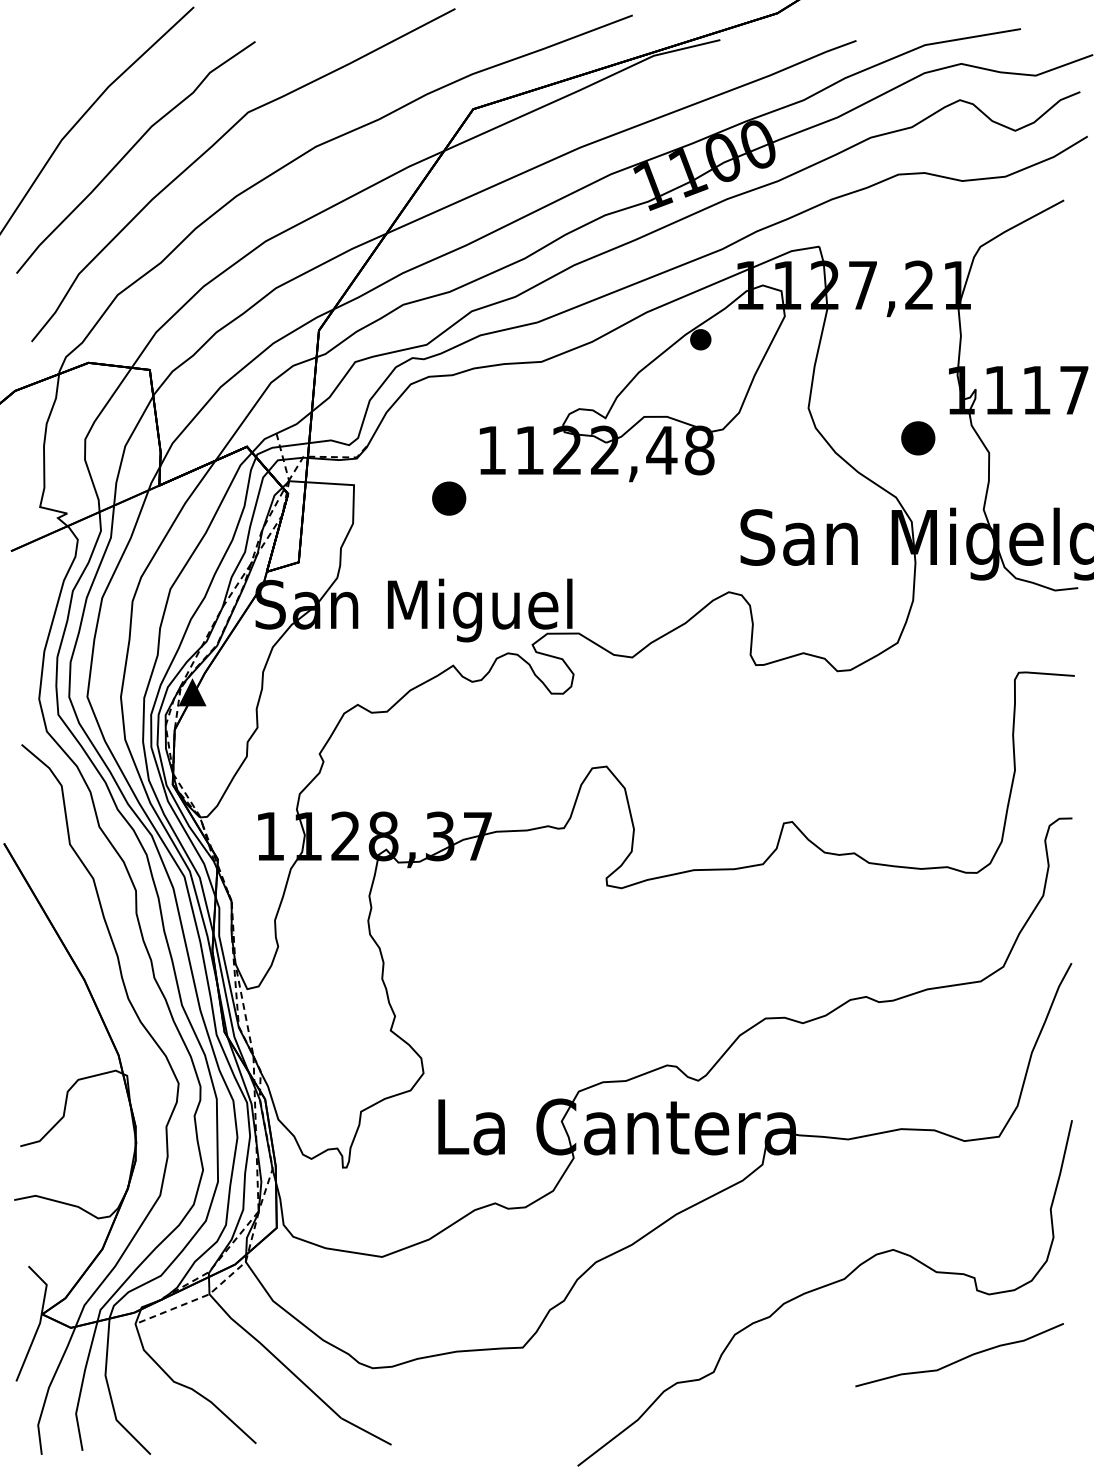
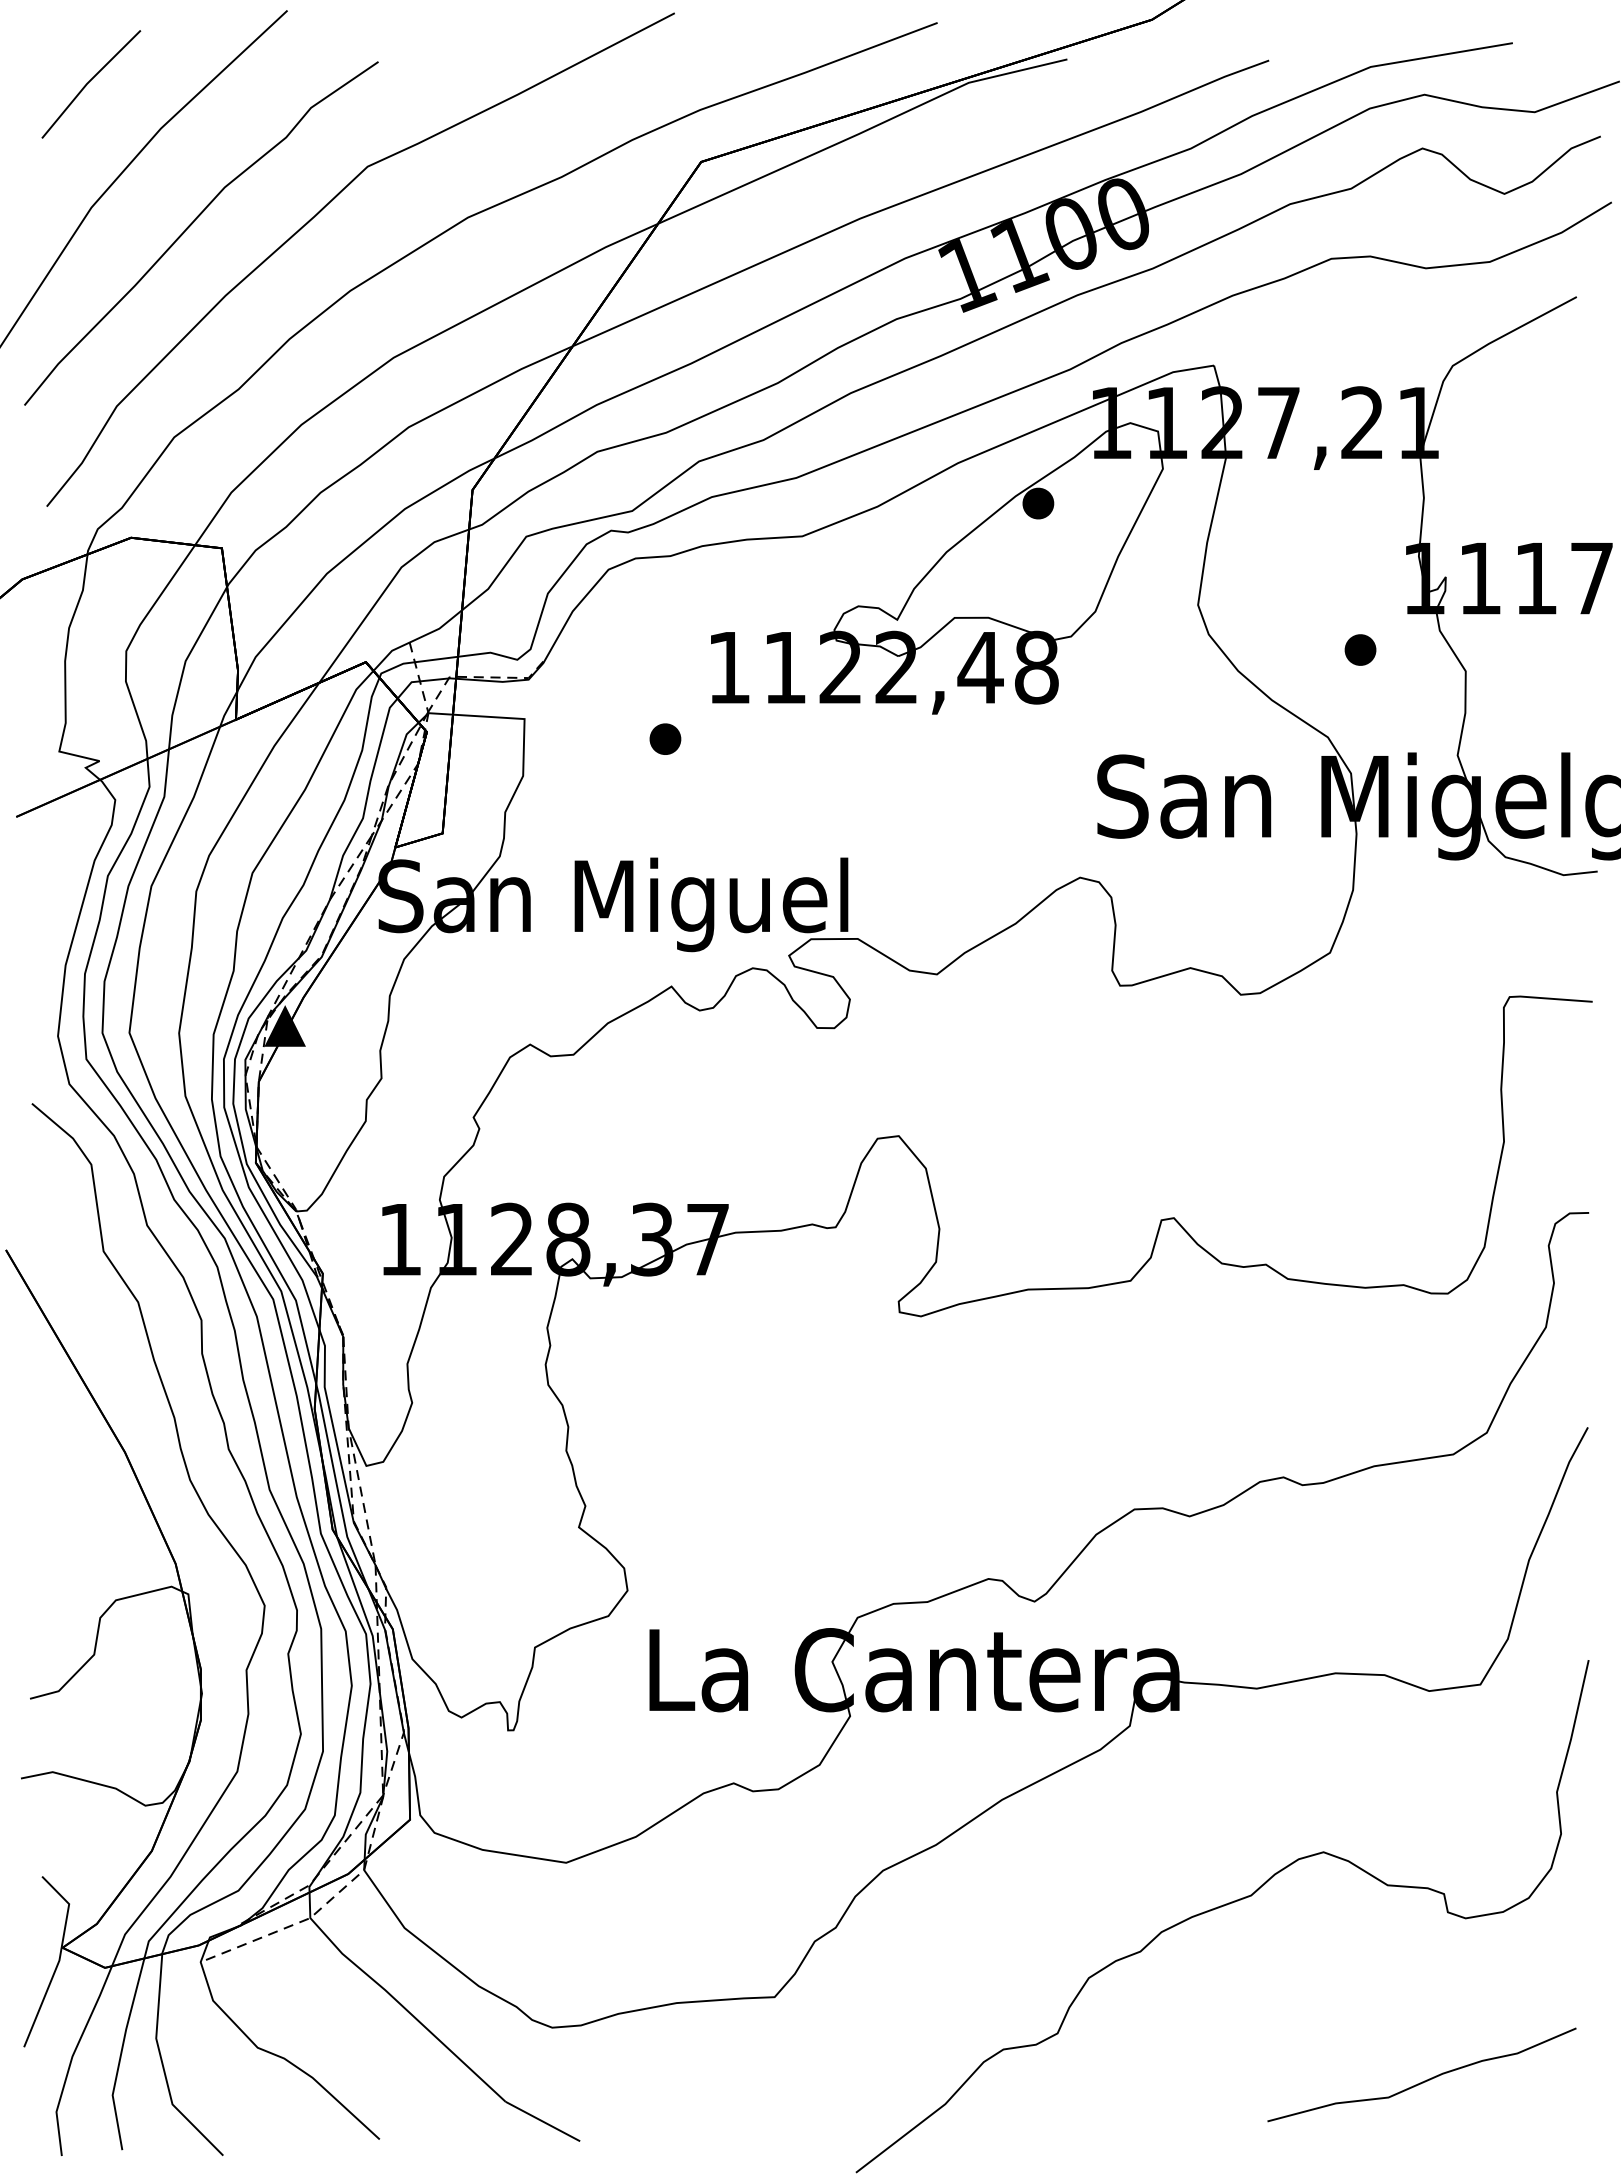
line: (61, 55) -> (91, 82), added
part: (917, 438) -> (1359, 649), size x0.62
part: (448, 498) -> (664, 738), size x0.62
curve: (961, 1358) -> (1424, 2079), moved

